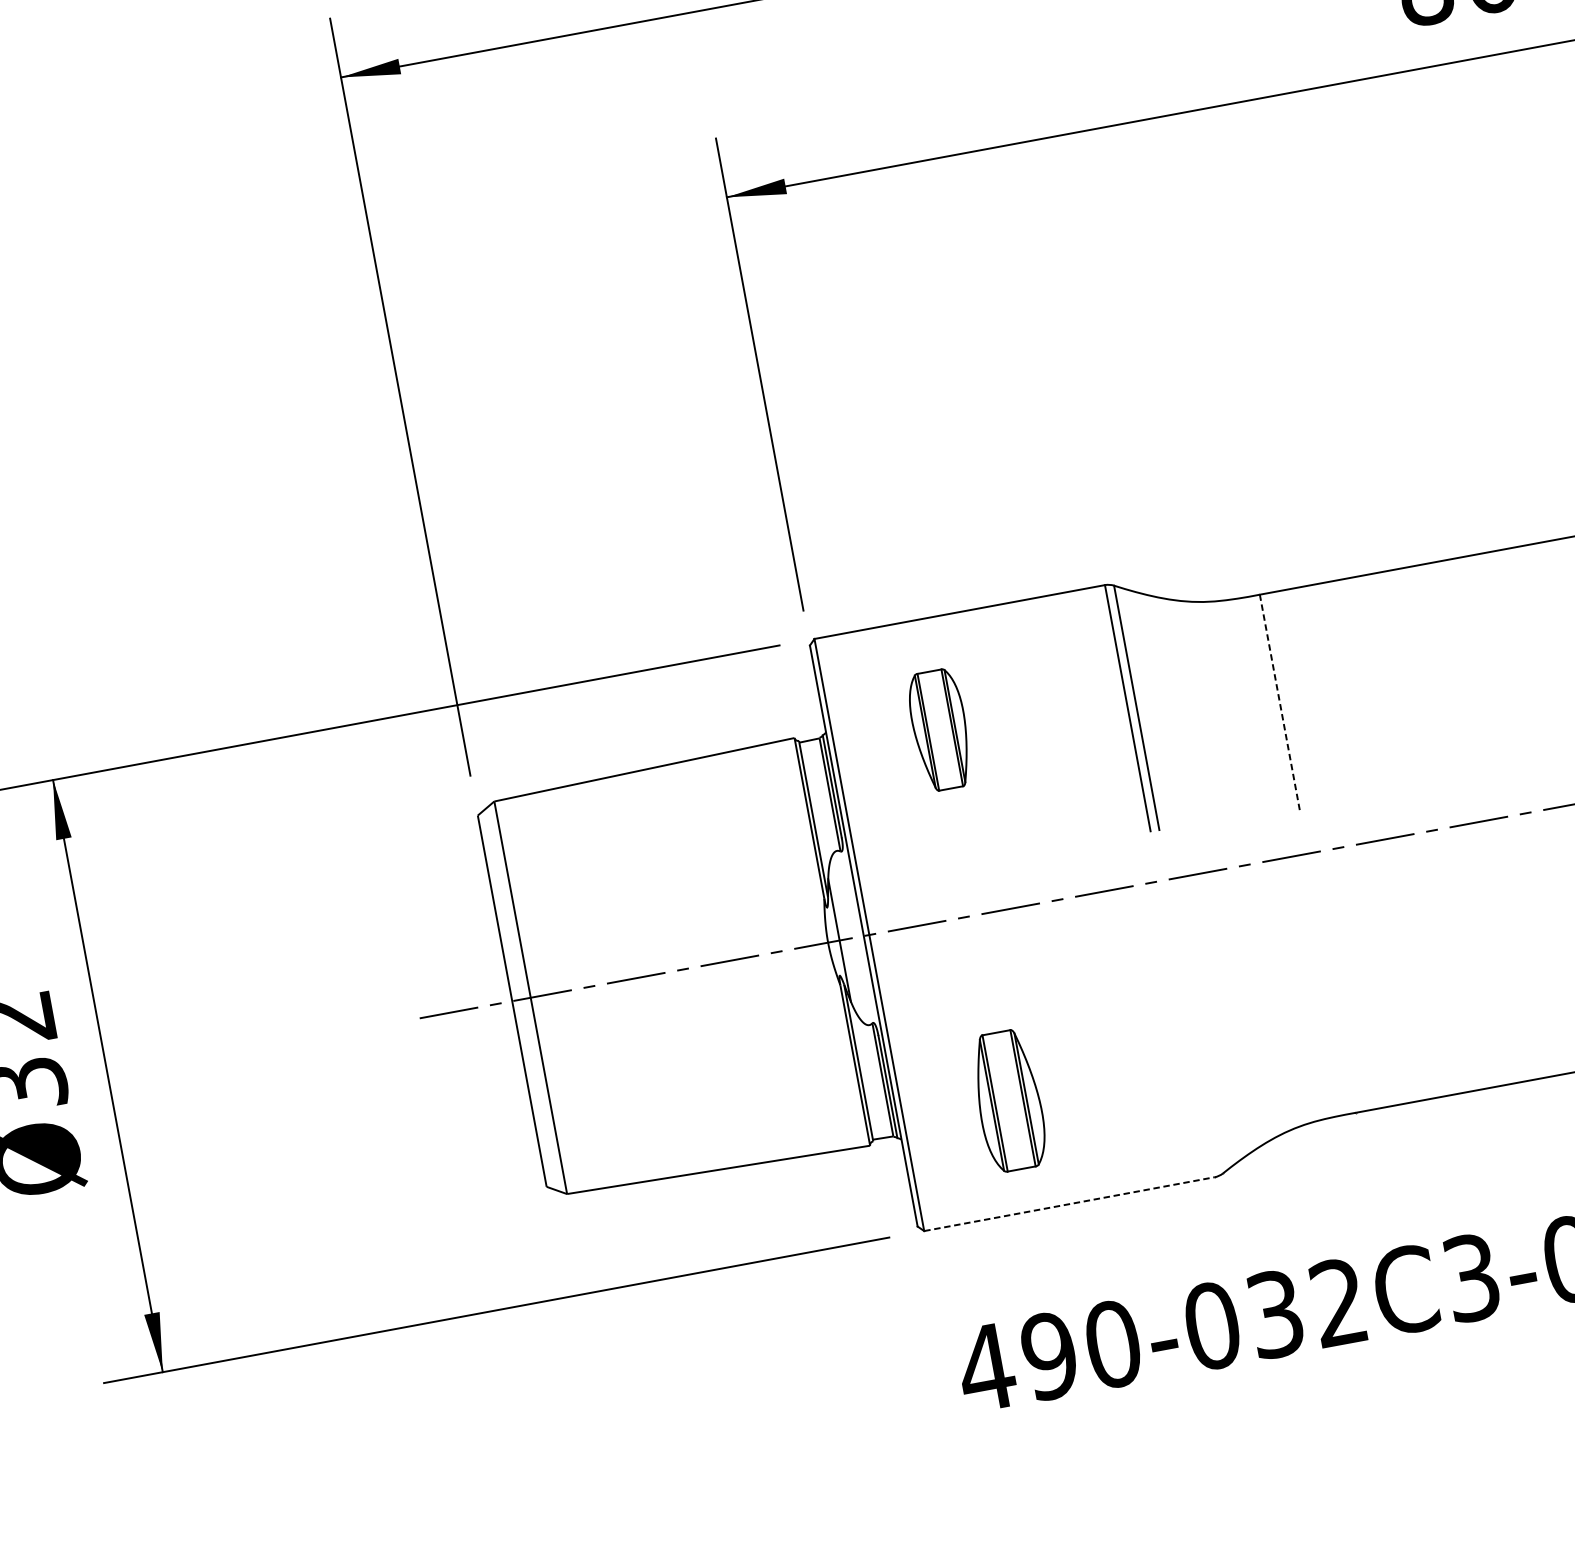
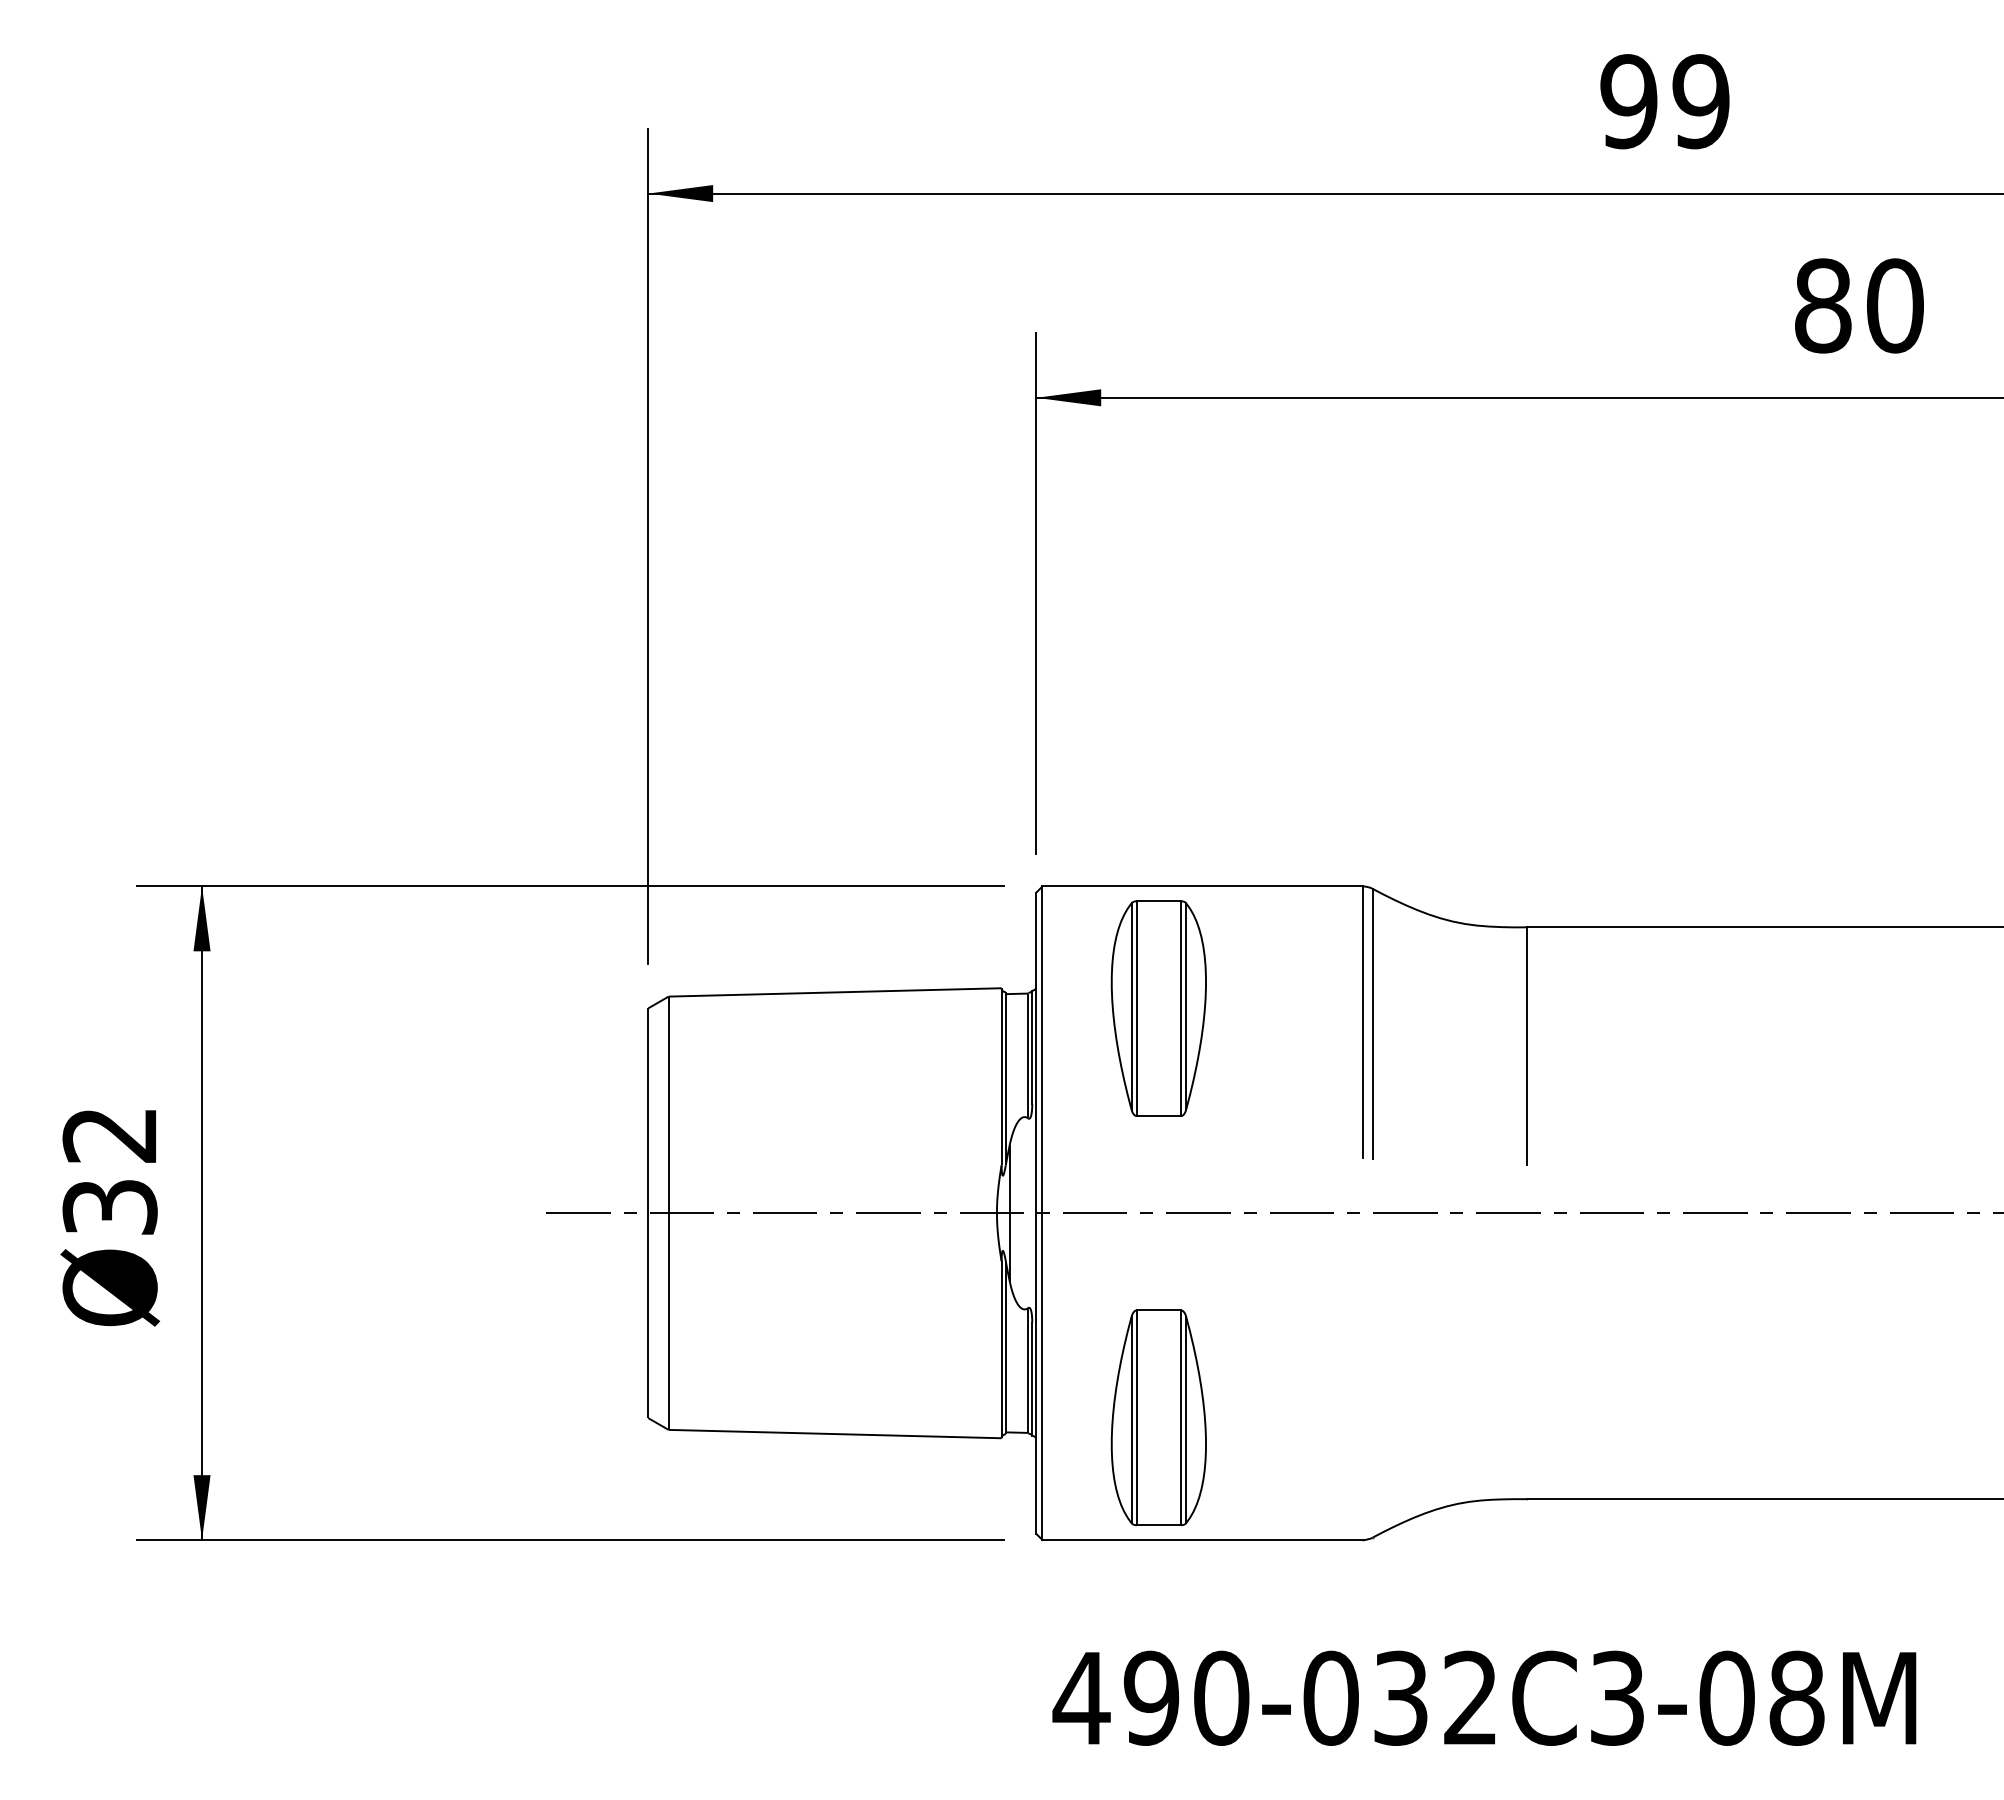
line: (1279, 702) -> (1526, 1046), dashed -> solid
part: (940, 730) -> (1158, 1008), size x1.67
part: (1008, 1100) -> (1158, 1417), size x1.43
line: (1070, 1204) -> (1203, 1540), dashed -> solid

